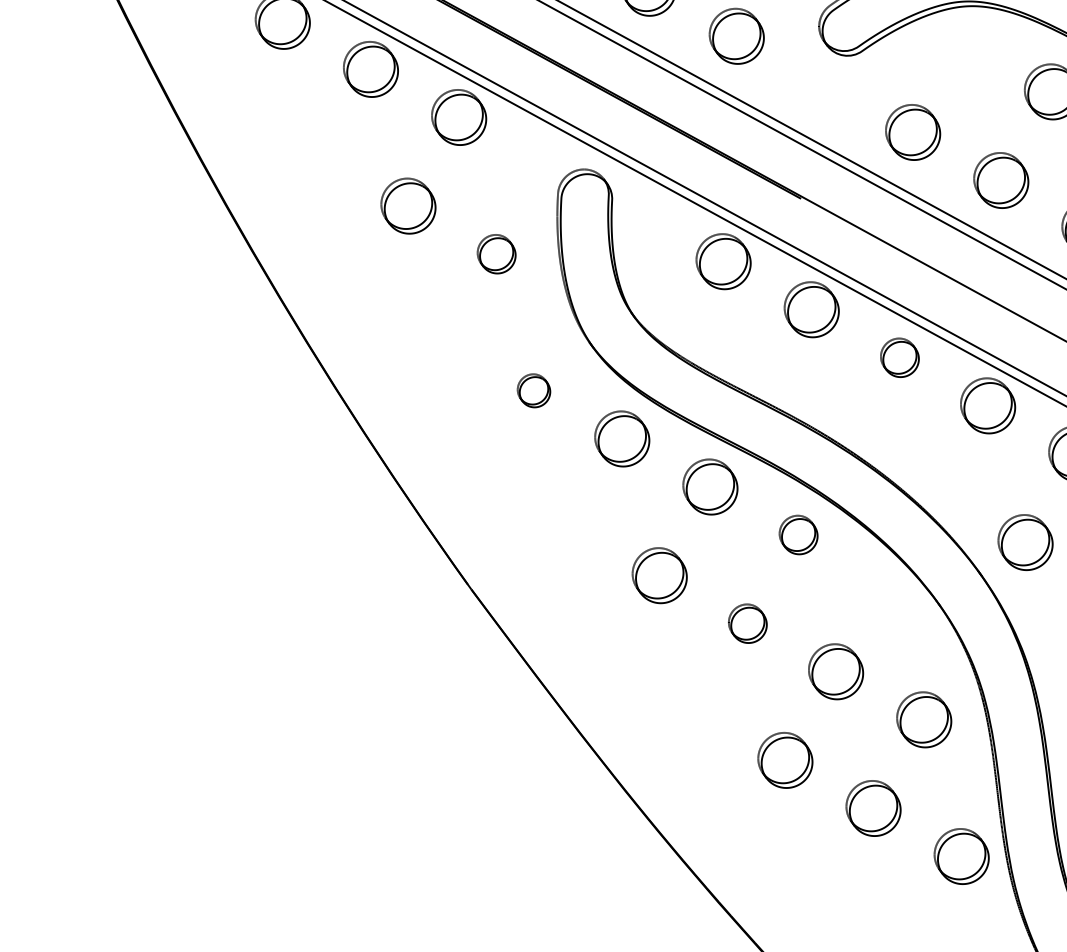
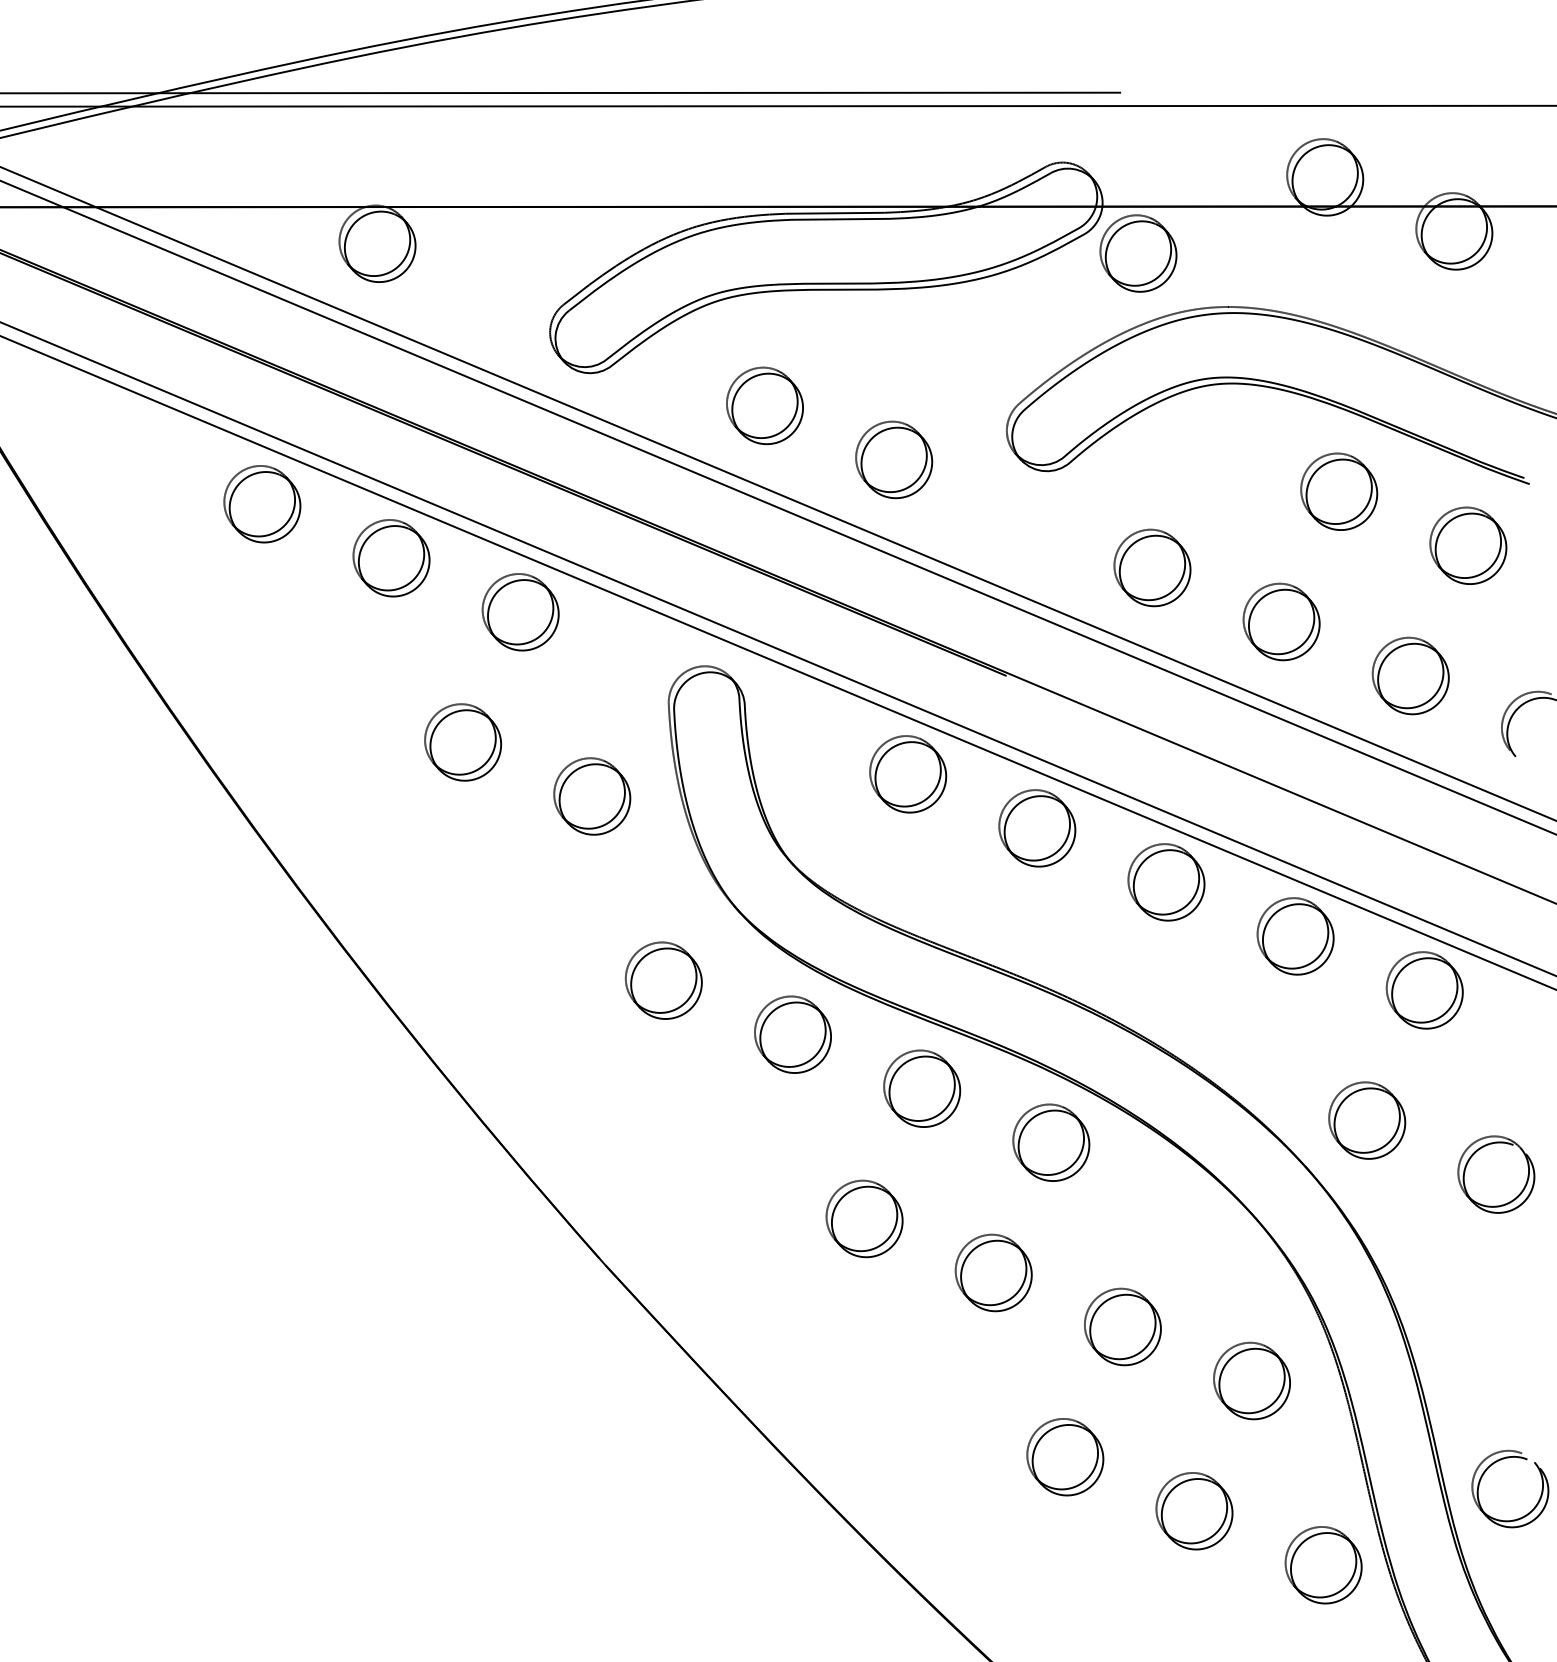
part: (496, 254) -> (592, 796), size x1.43
part: (899, 357) -> (1166, 882), size x1.43
part: (533, 390) -> (663, 980), size x1.67
part: (798, 534) -> (1051, 1142), size x1.43
part: (747, 623) -> (993, 1272), size x1.43

